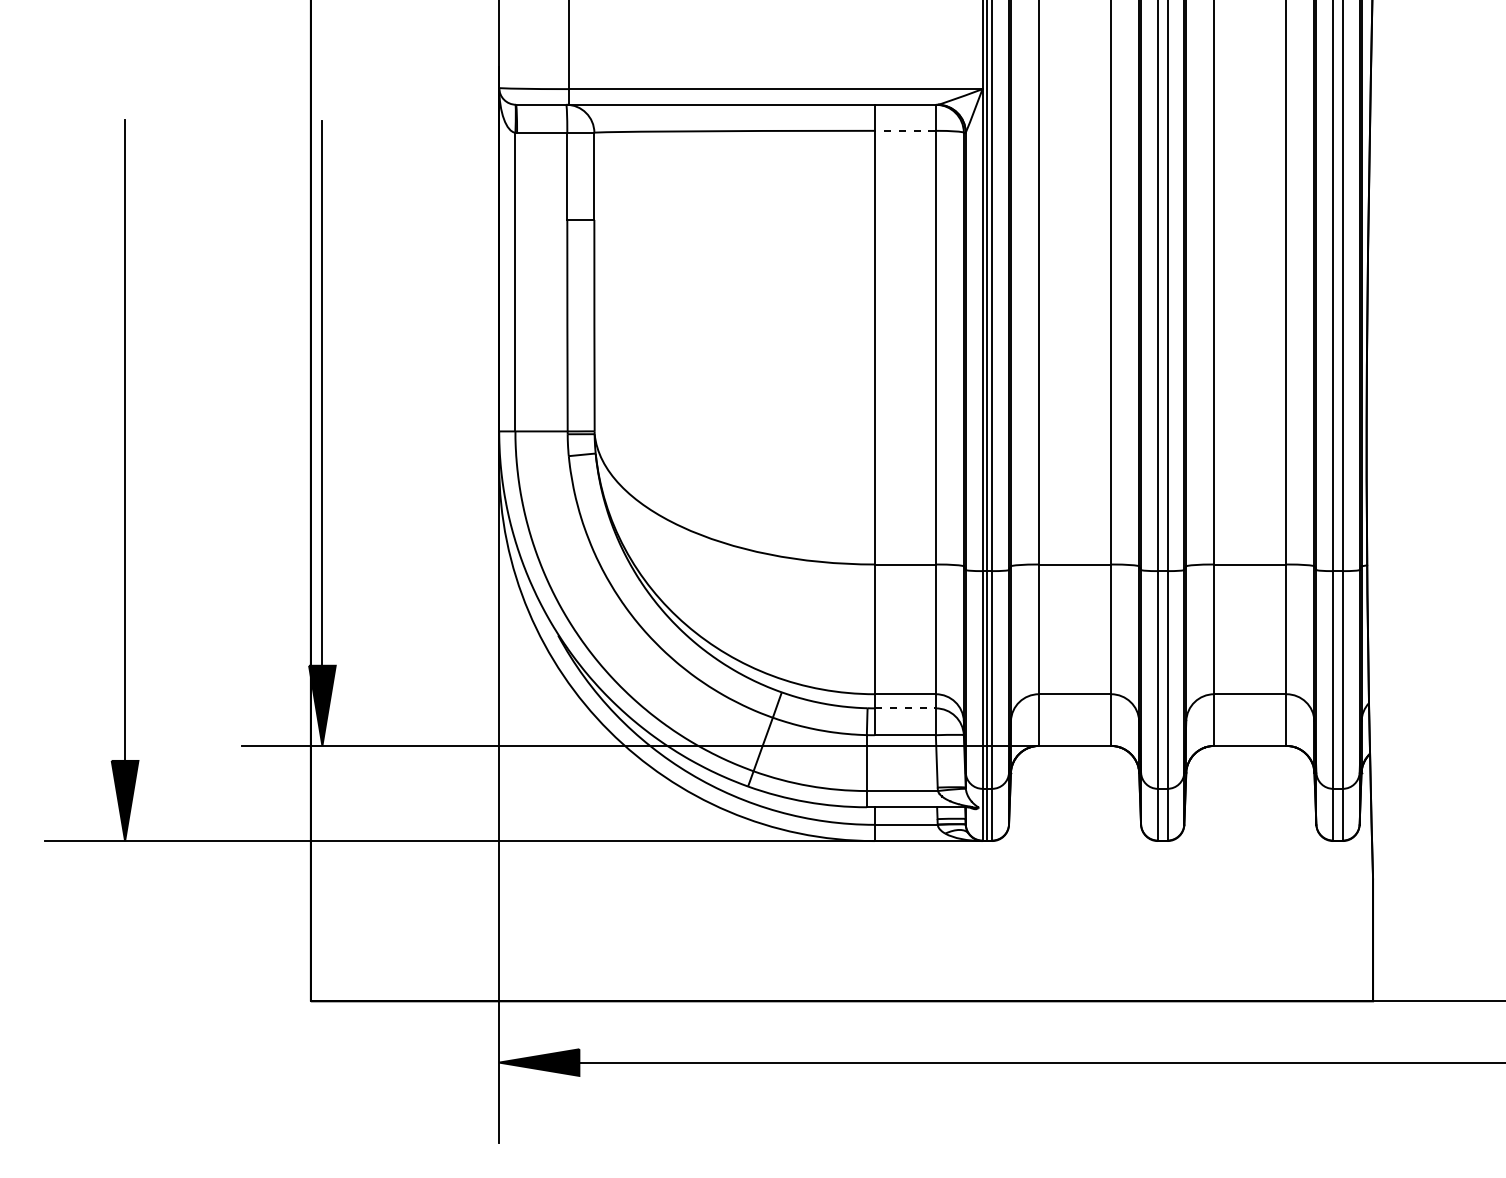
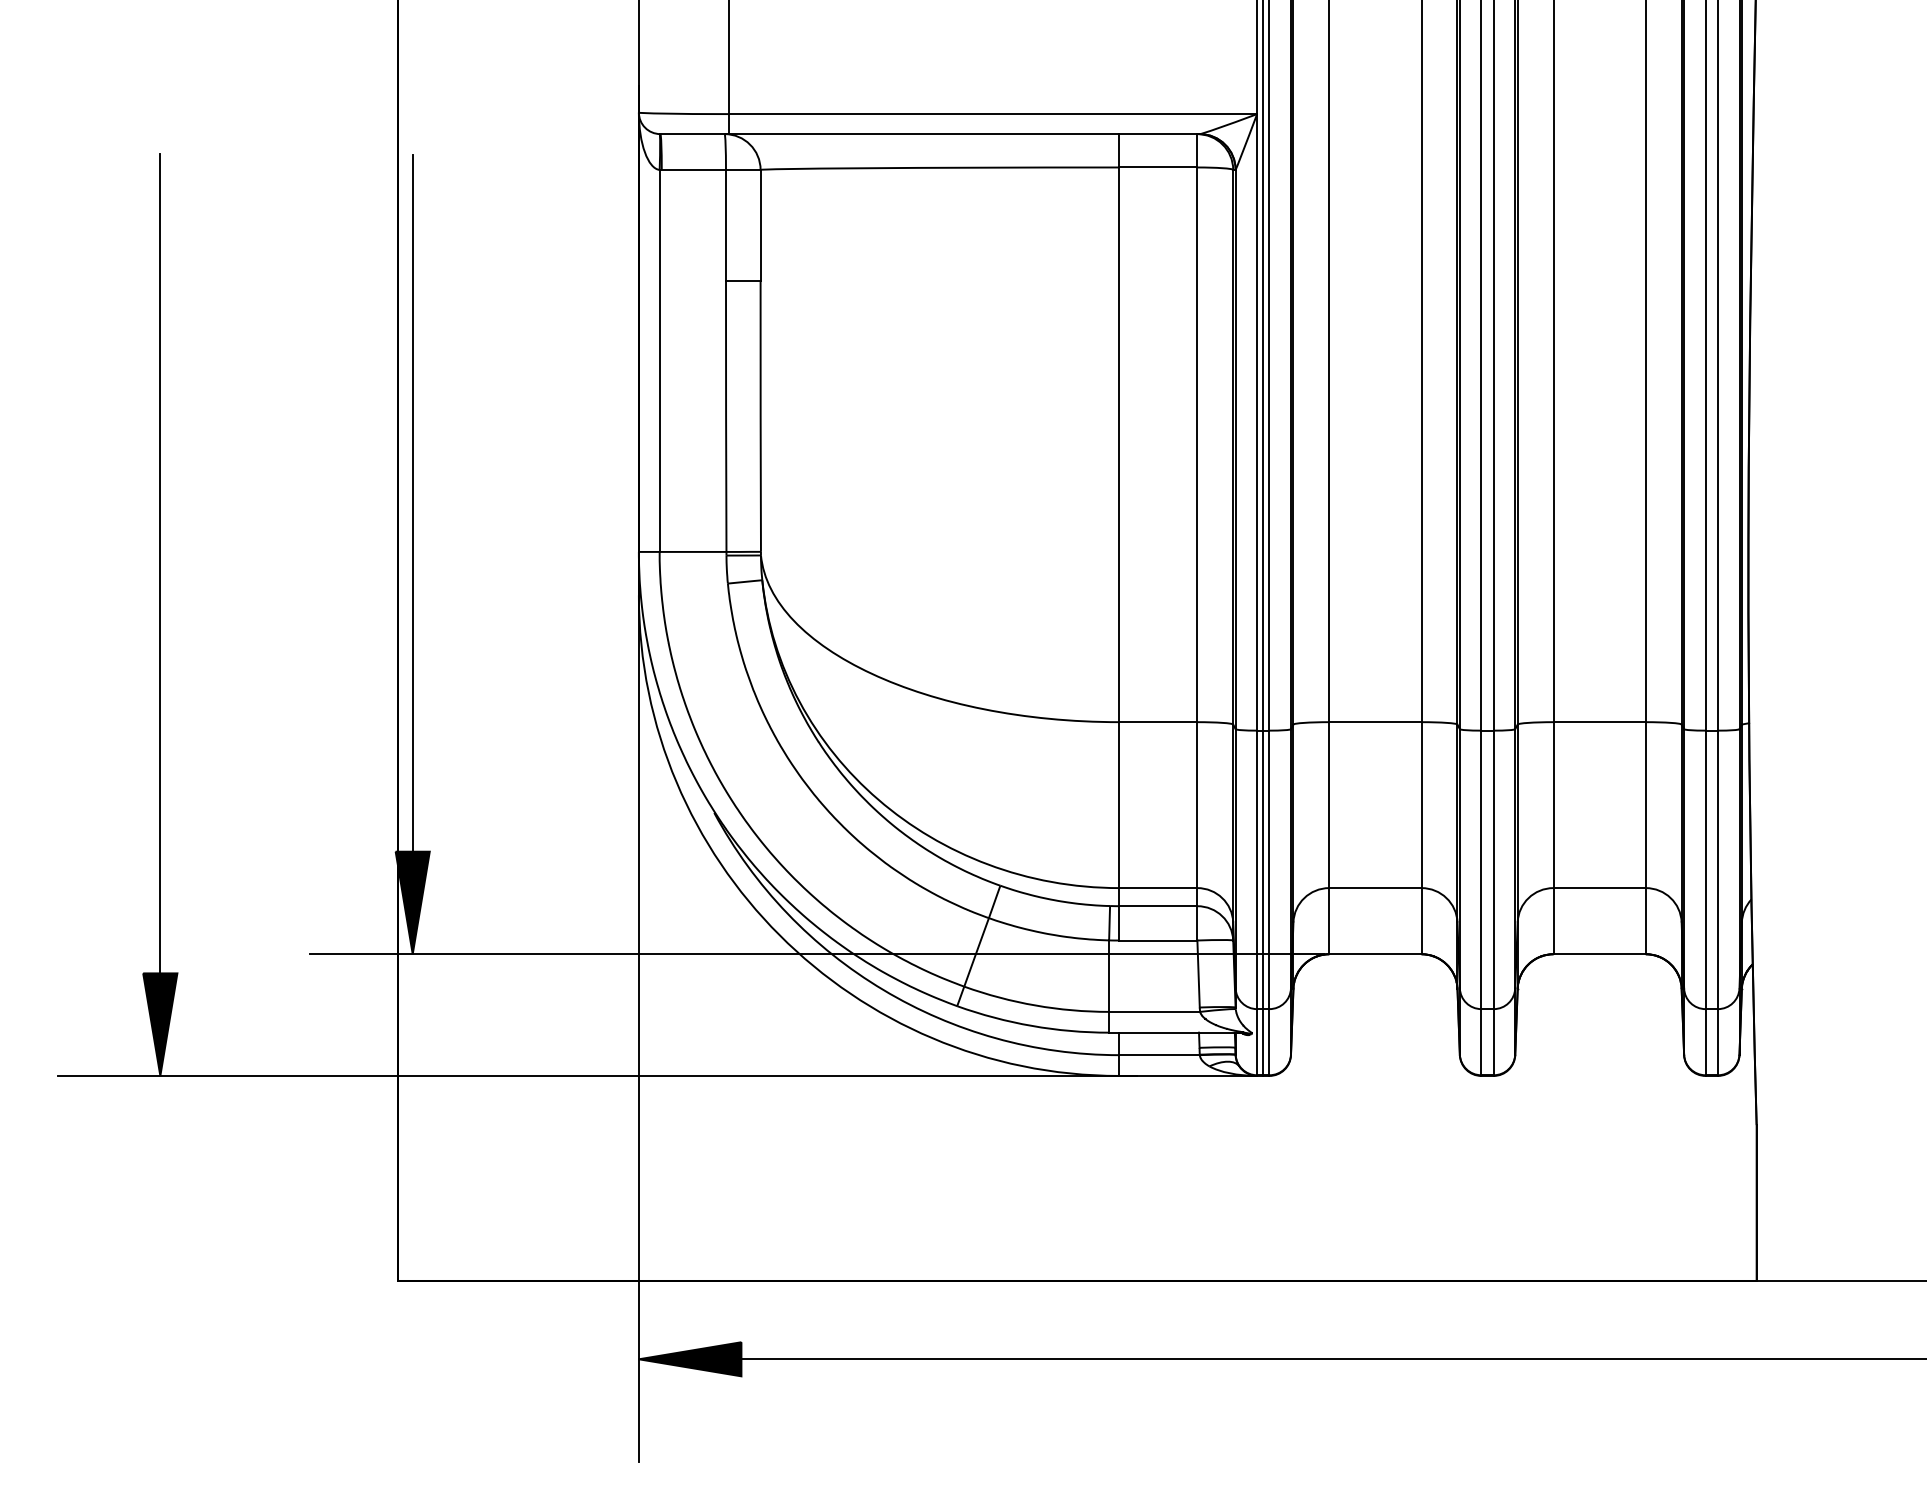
line: (904, 130) -> (1157, 167), dashed -> solid
line: (905, 708) -> (1158, 906), dashed -> solid

